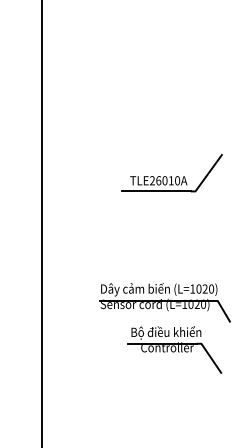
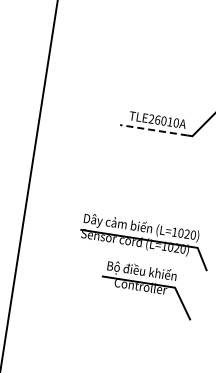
line: (156, 191) -> (153, 130), solid -> dashed

